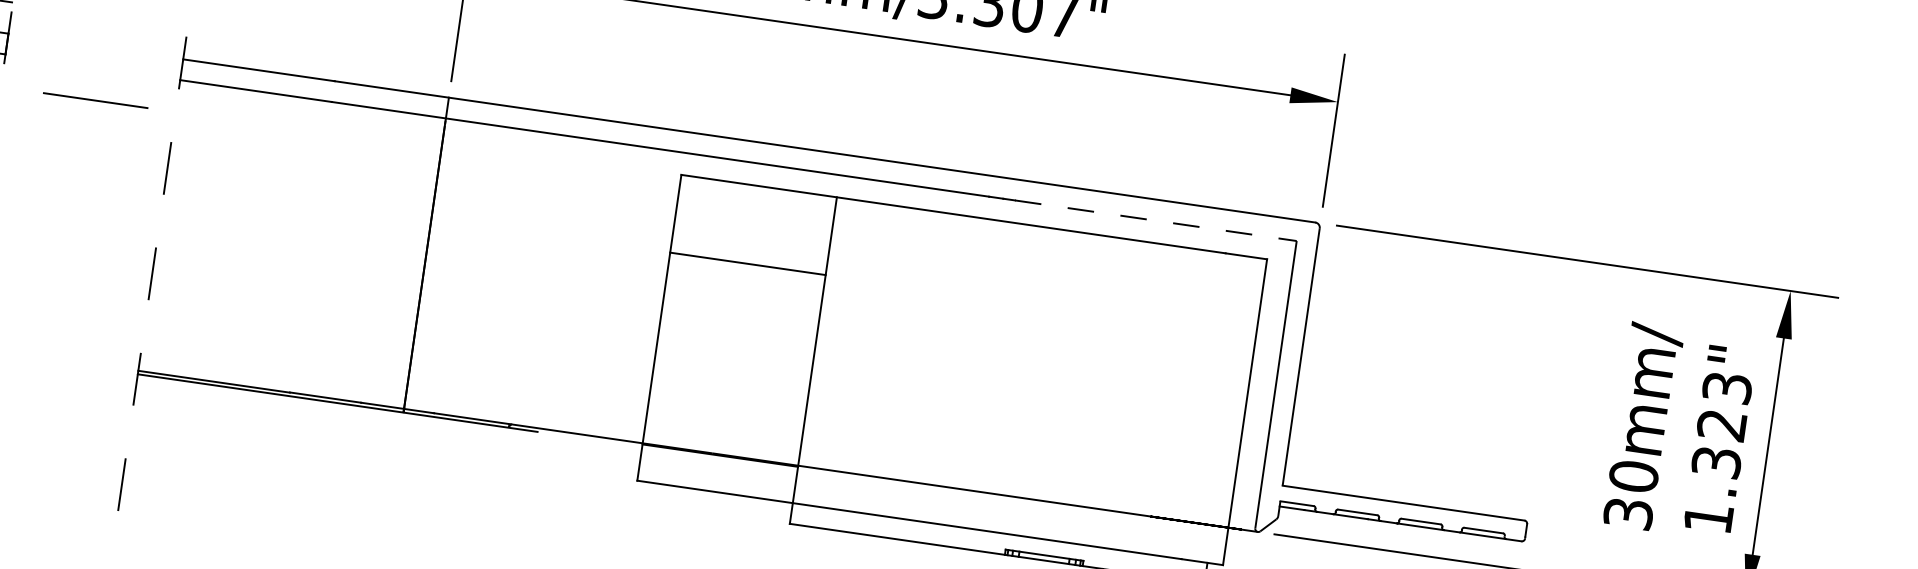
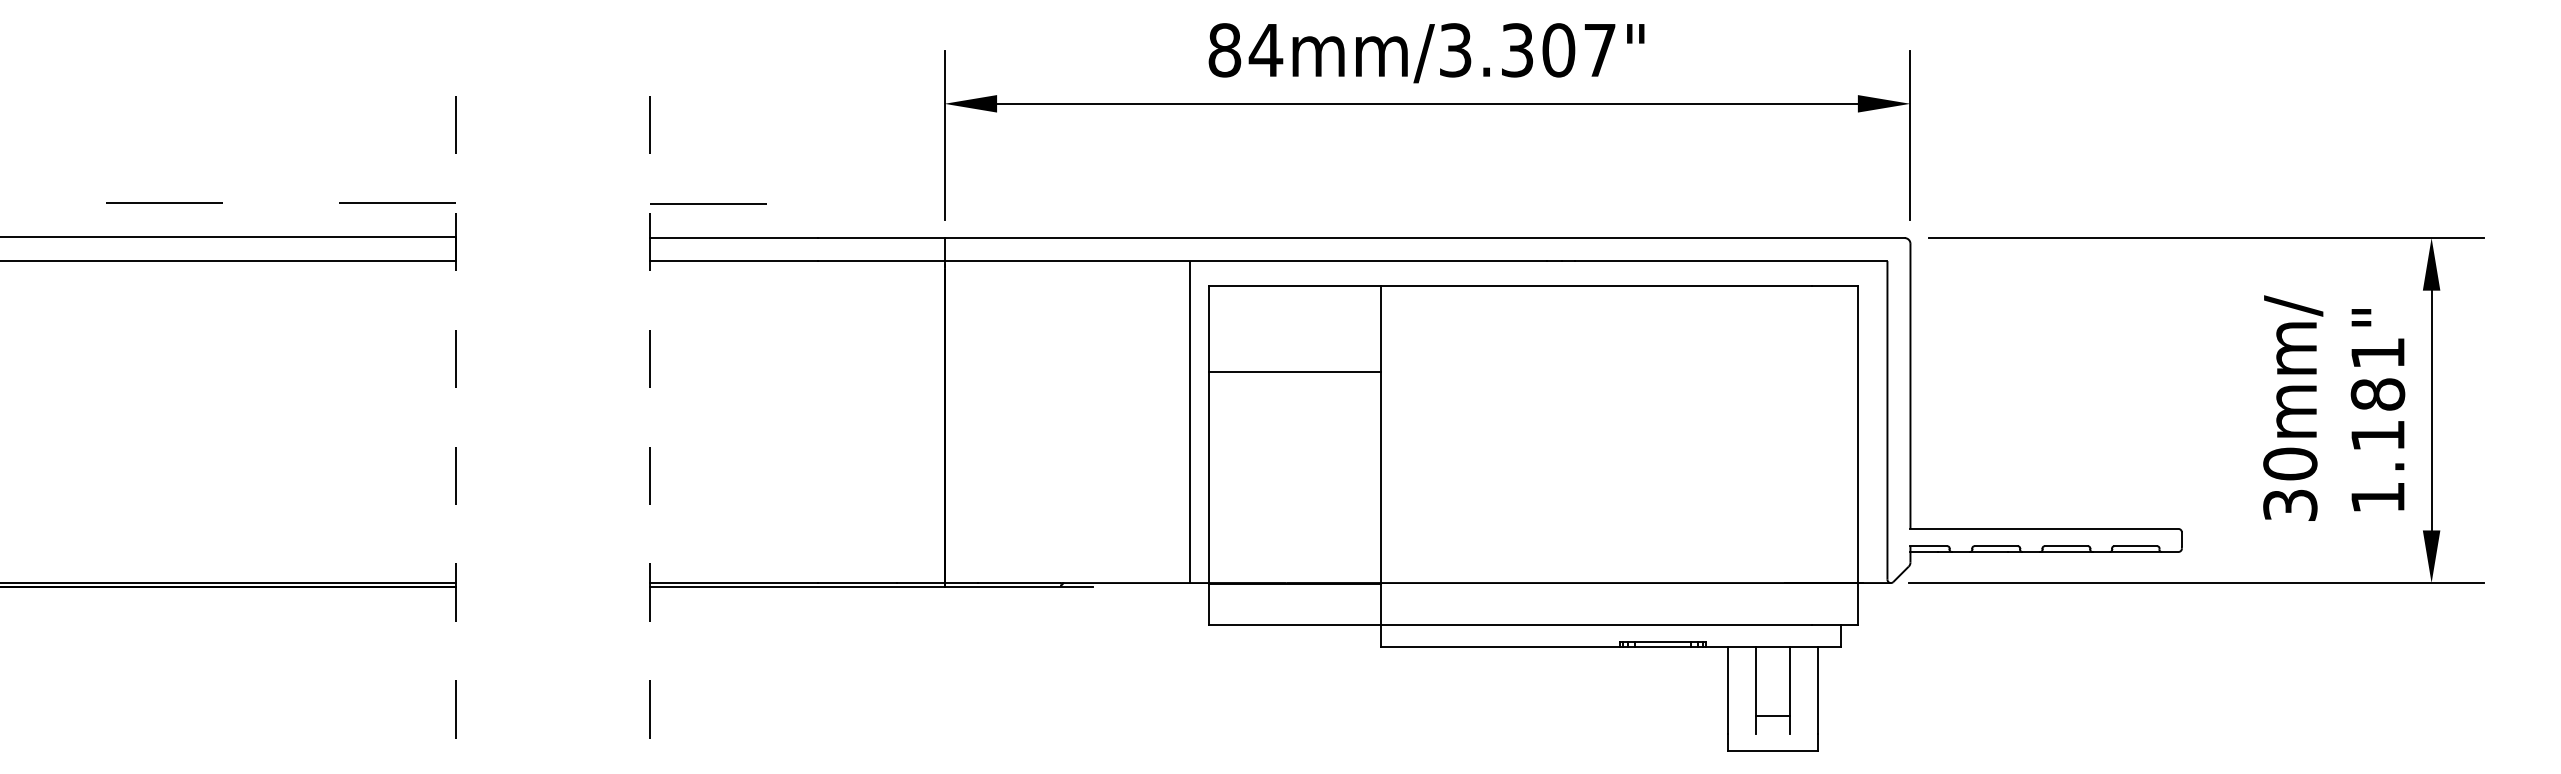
line: (95, 100) -> (708, 203), moved
line: (1155, 221) -> (1731, 261), dashed -> solid
line: (645, 295) -> (1189, 422), added
text: (1721, 425) -> (2377, 394), 1.323" -> 1.181"

